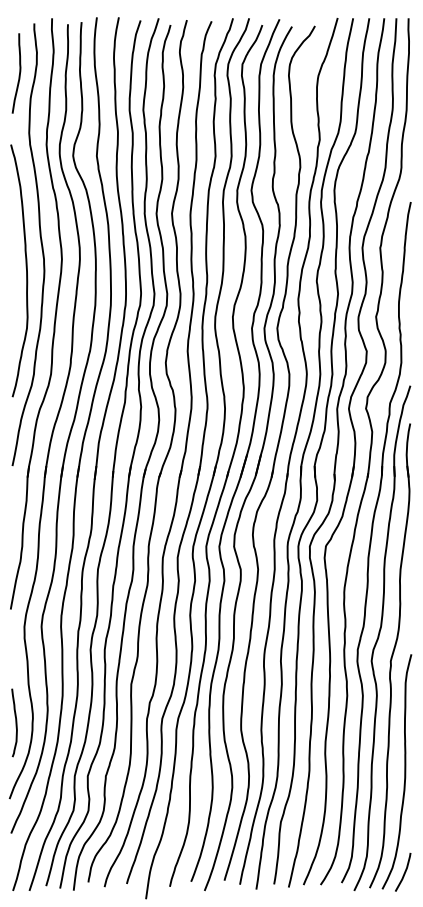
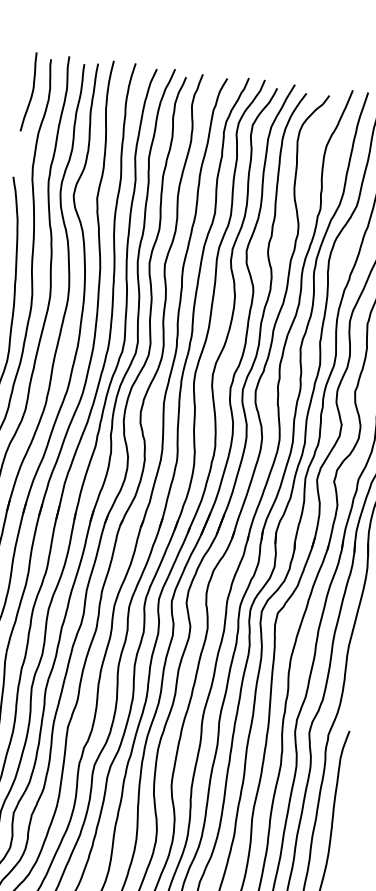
curve: (18, 75) -> (30, 94), moved

